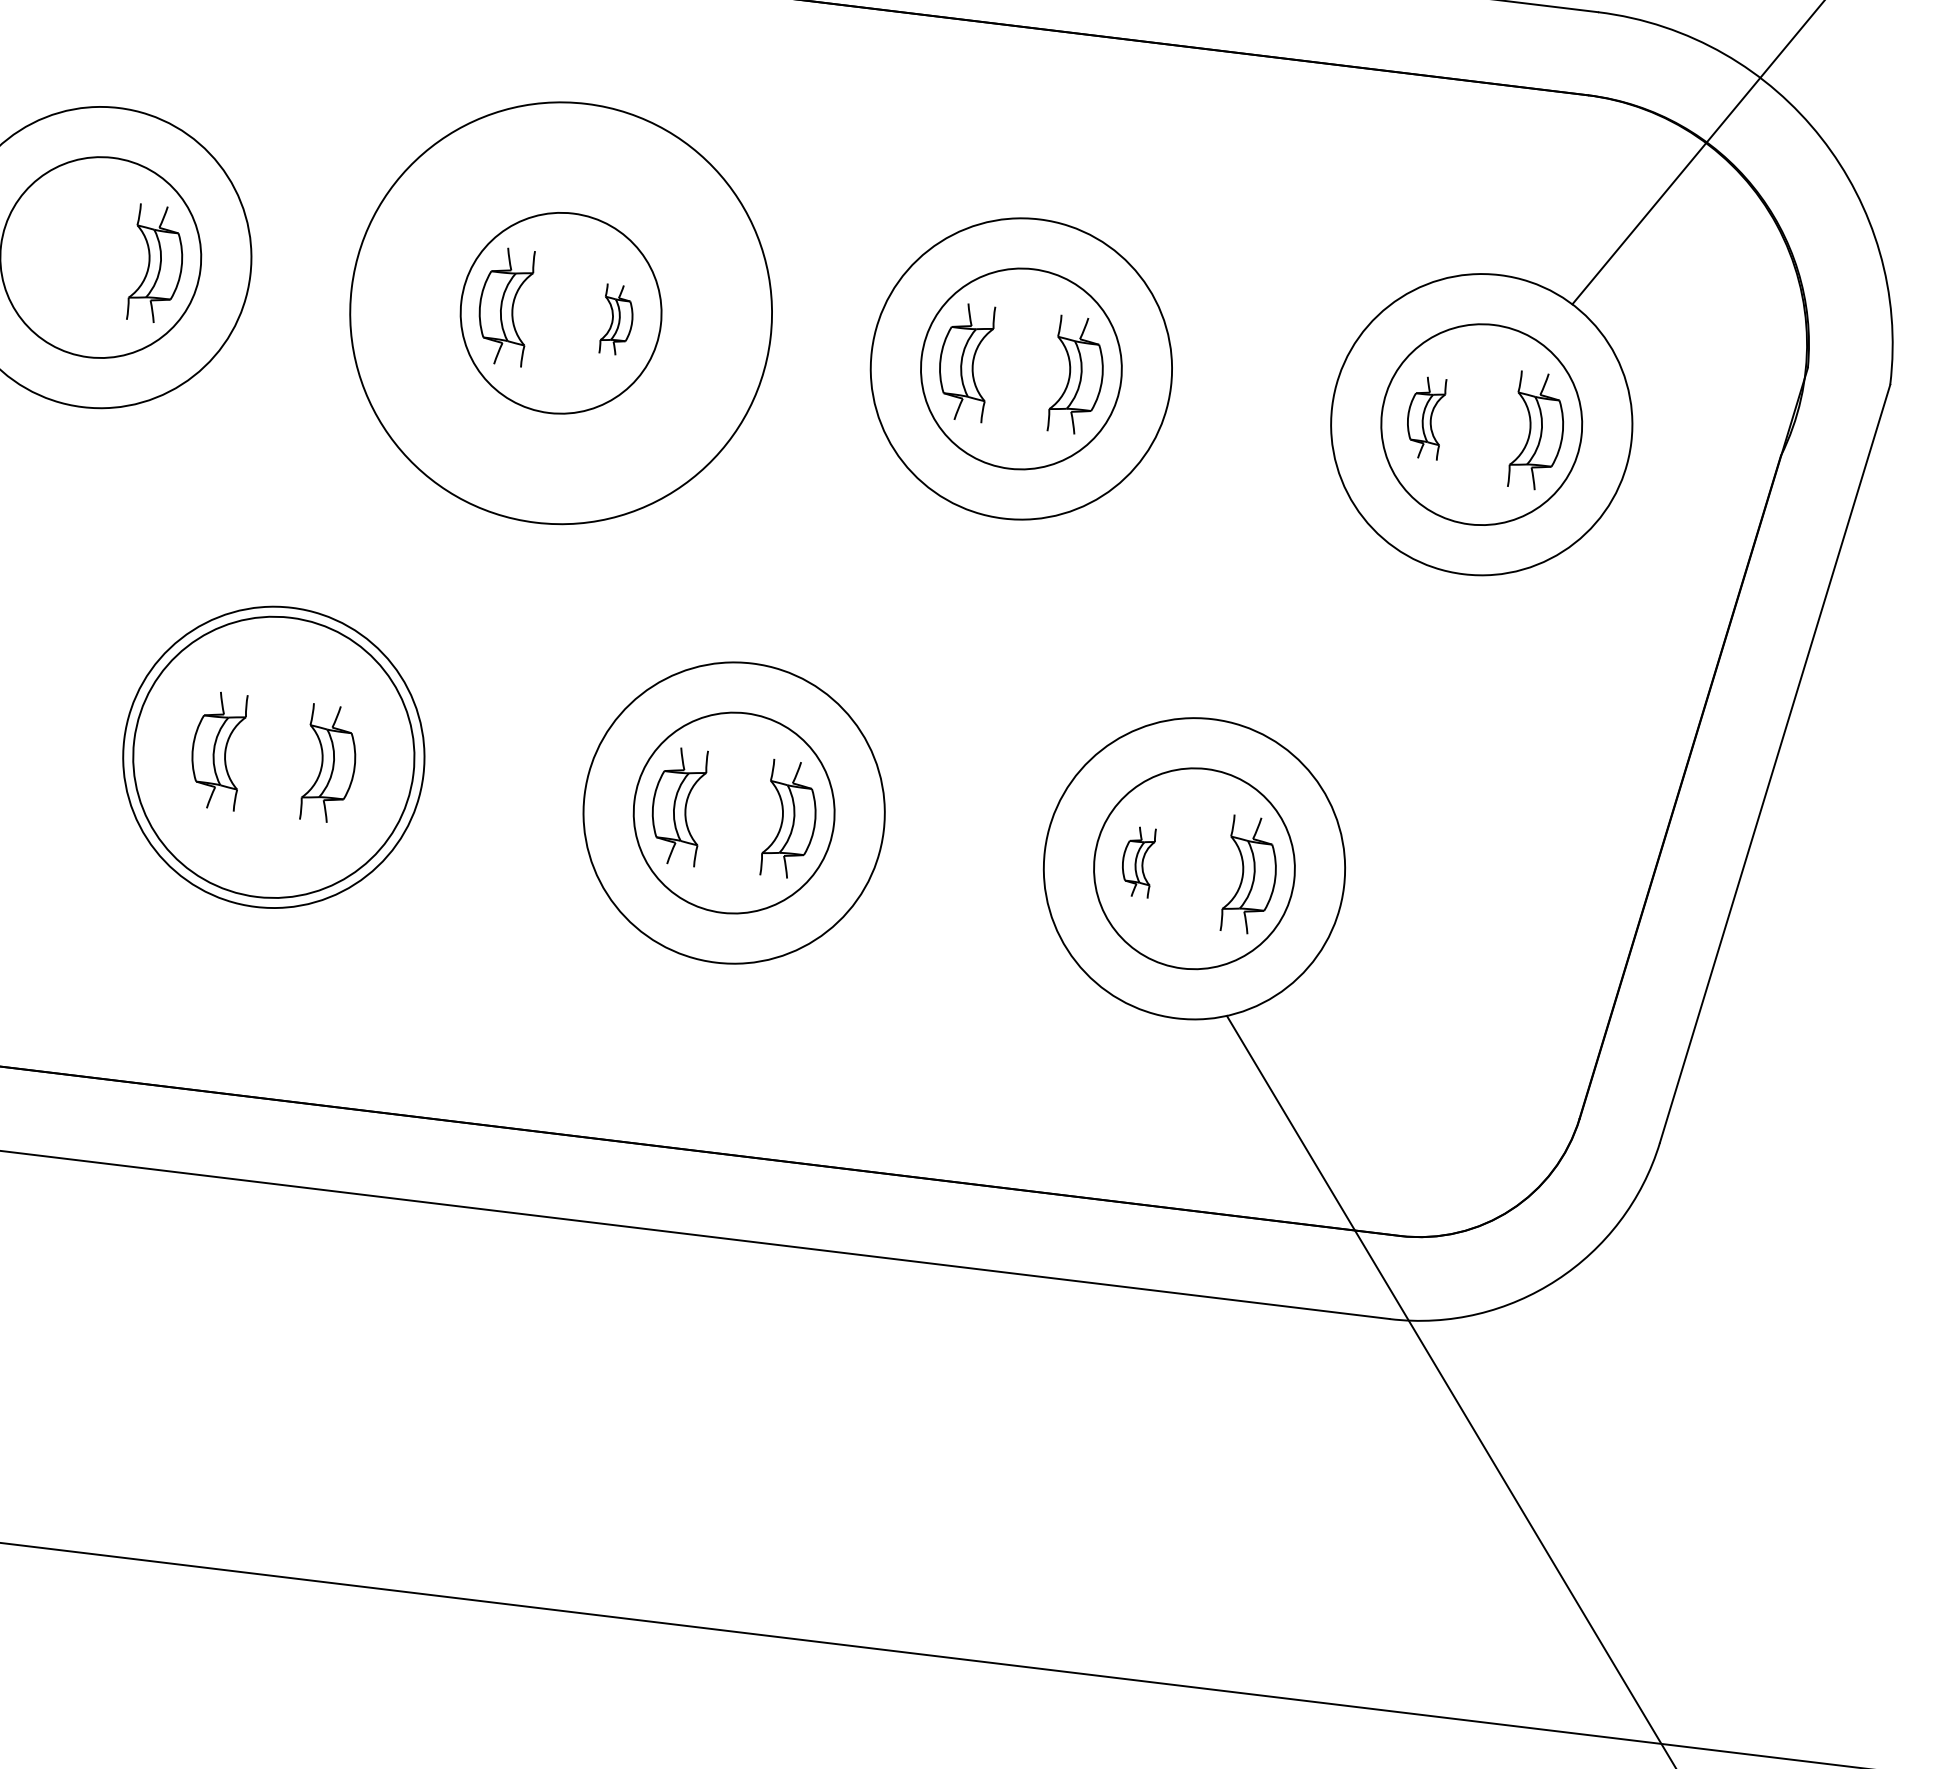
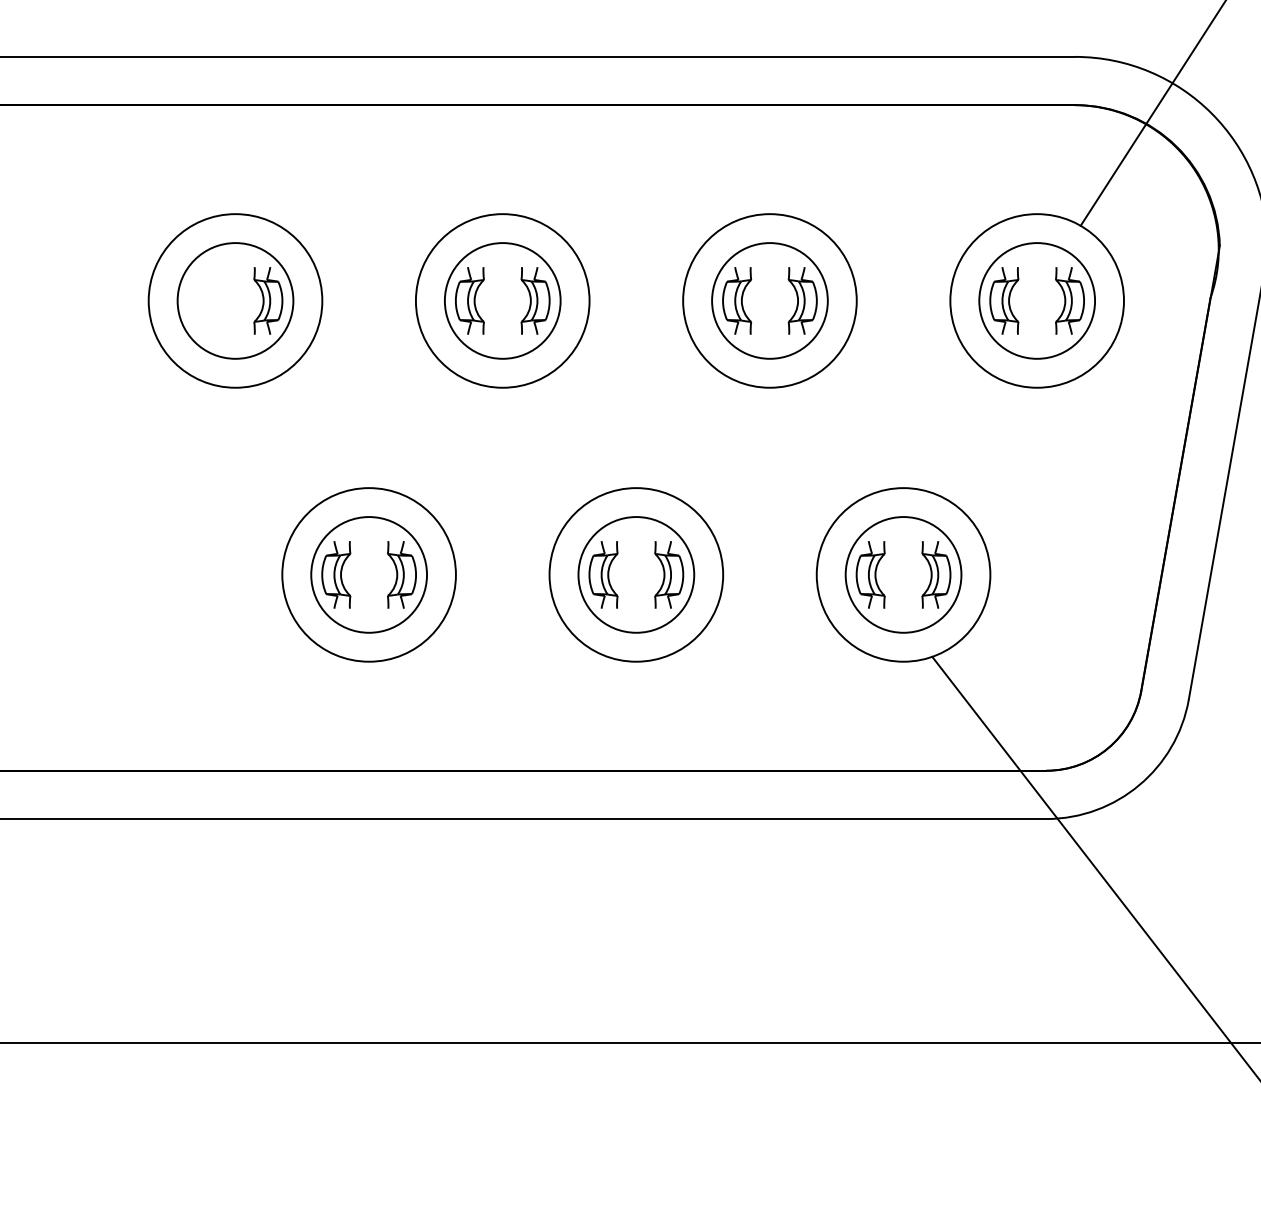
circle: (560, 312) -> (502, 300), size x0.71
part: (617, 319) -> (535, 300), size x1.67
part: (1425, 417) -> (1004, 300), size x1.43
circle: (274, 756) -> (369, 574), size x0.71
part: (1137, 861) -> (870, 574), size x1.67

